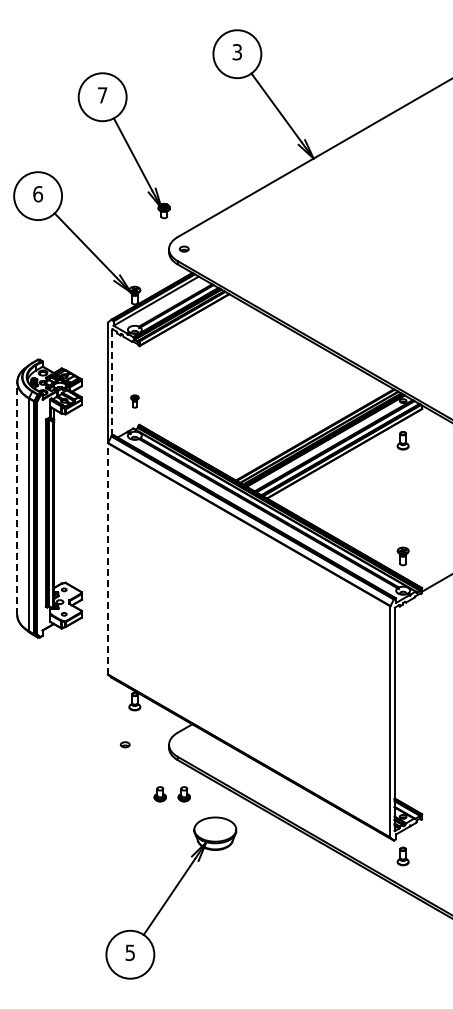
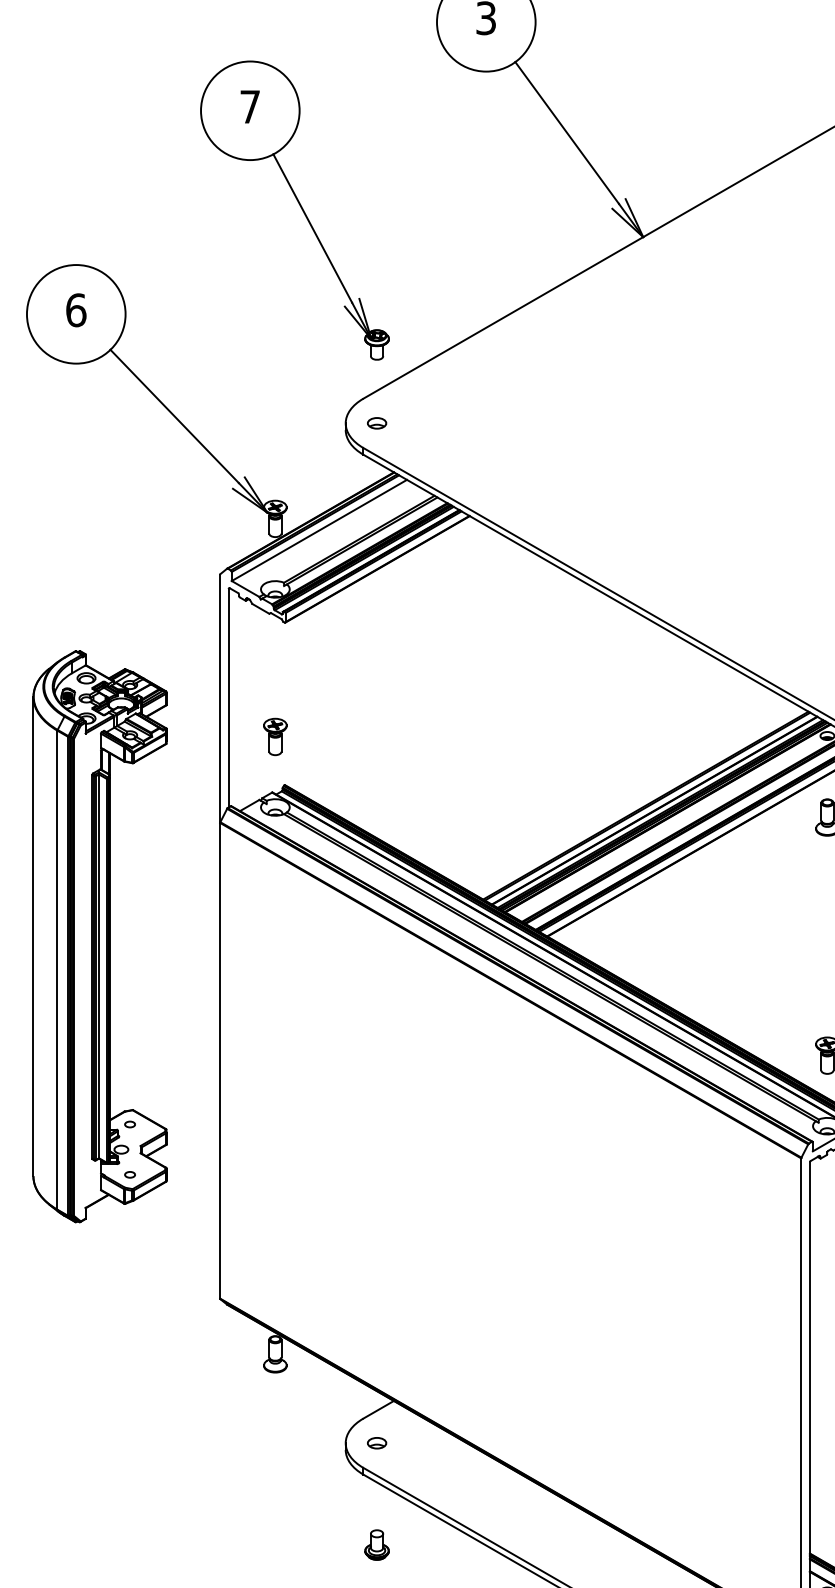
part: (123, 145) -> (293, 210), moved
line: (112, 382) -> (229, 697), dashed -> solid
part: (134, 401) -> (274, 736), size x1.43
line: (17, 498) -> (33, 936), dashed -> solid
line: (108, 558) -> (221, 1059), dashed -> solid
part: (124, 744) -> (375, 1442), moved
part: (159, 794) -> (326, 1545), removed

